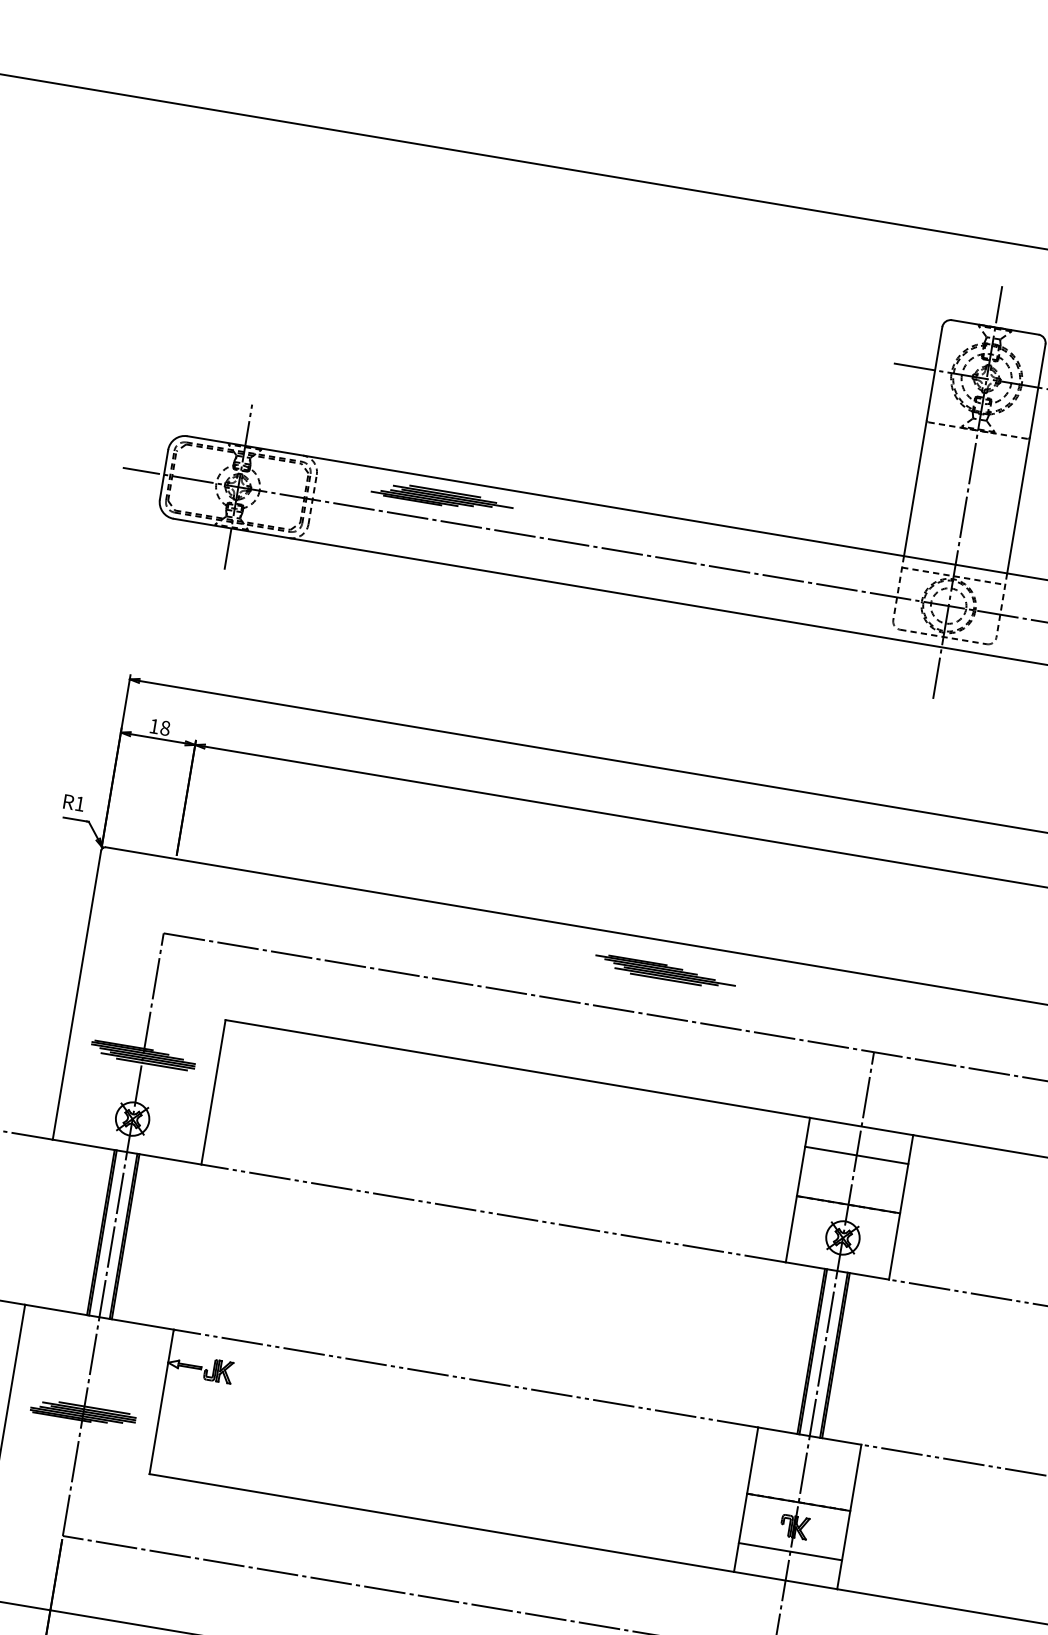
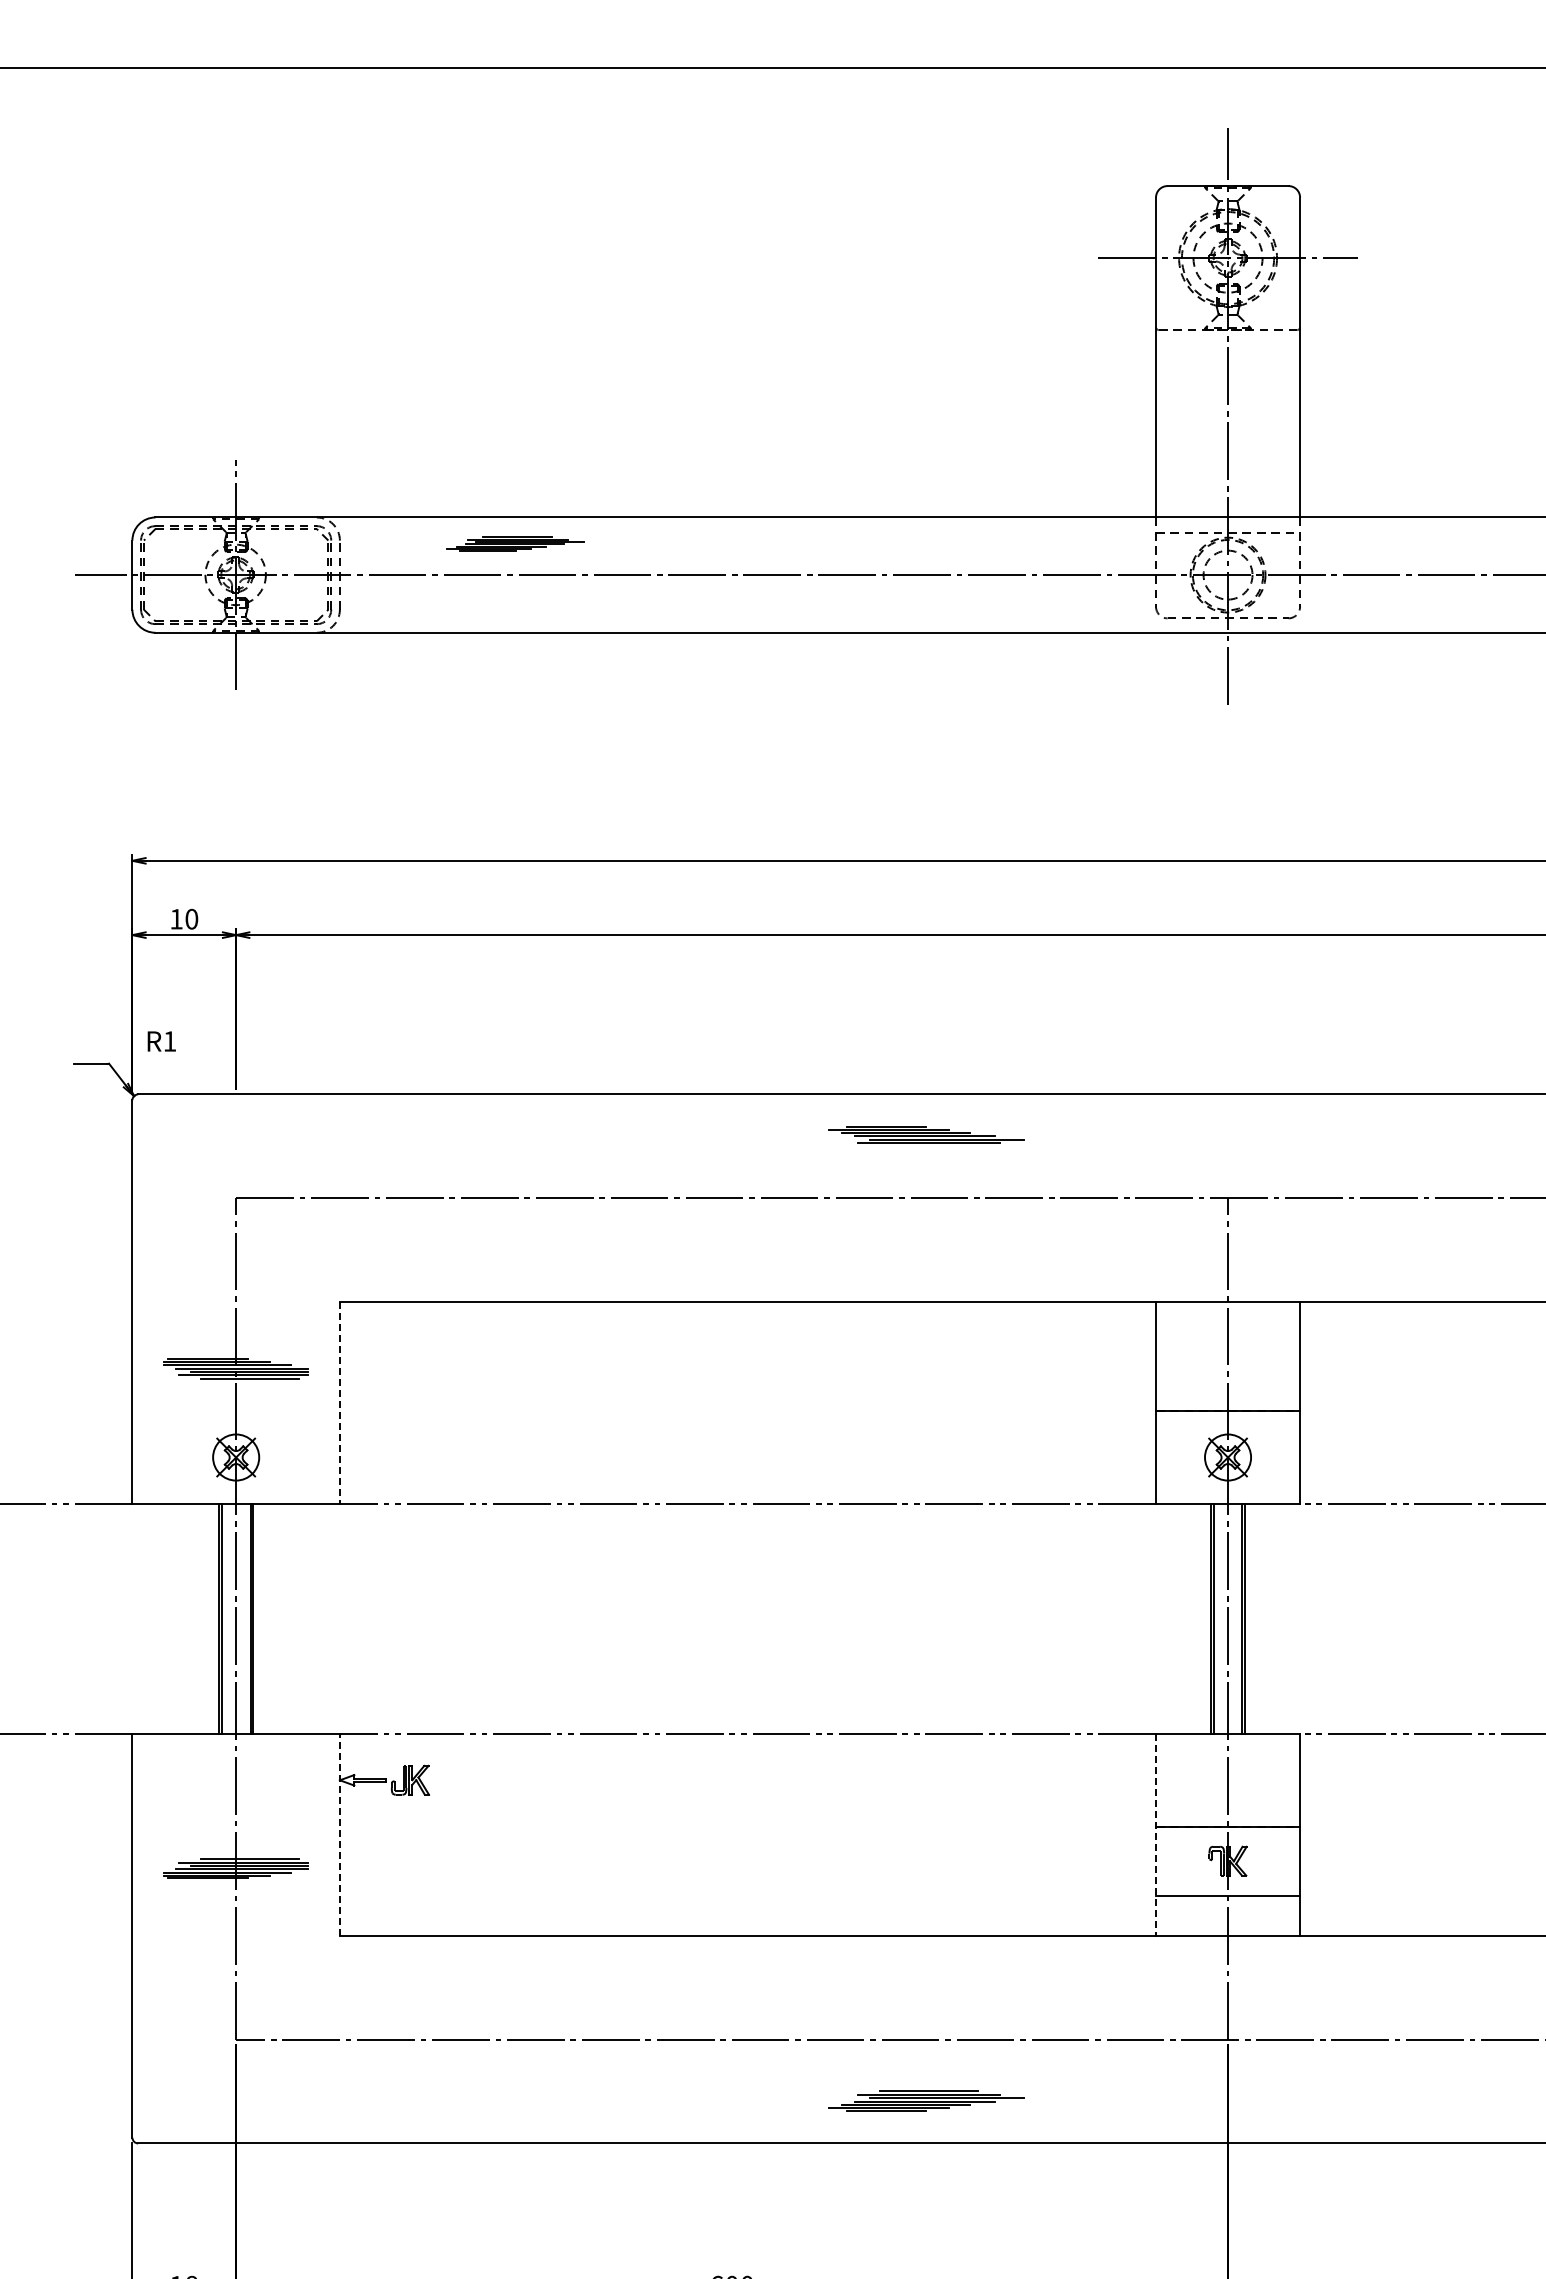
part: (442, 497) -> (515, 543), size x0.7
text: (165, 728) -> (191, 919), 18 -> 10
text: (73, 802) -> (161, 1041), moved
line: (665, 979) -> (928, 1146), removed
line: (213, 1092) -> (339, 1402), solid -> dashed
line: (857, 1155) -> (1228, 1342), removed
line: (161, 1402) -> (339, 1835), solid -> dashed
line: (746, 1500) -> (1156, 1835), solid -> dashed

